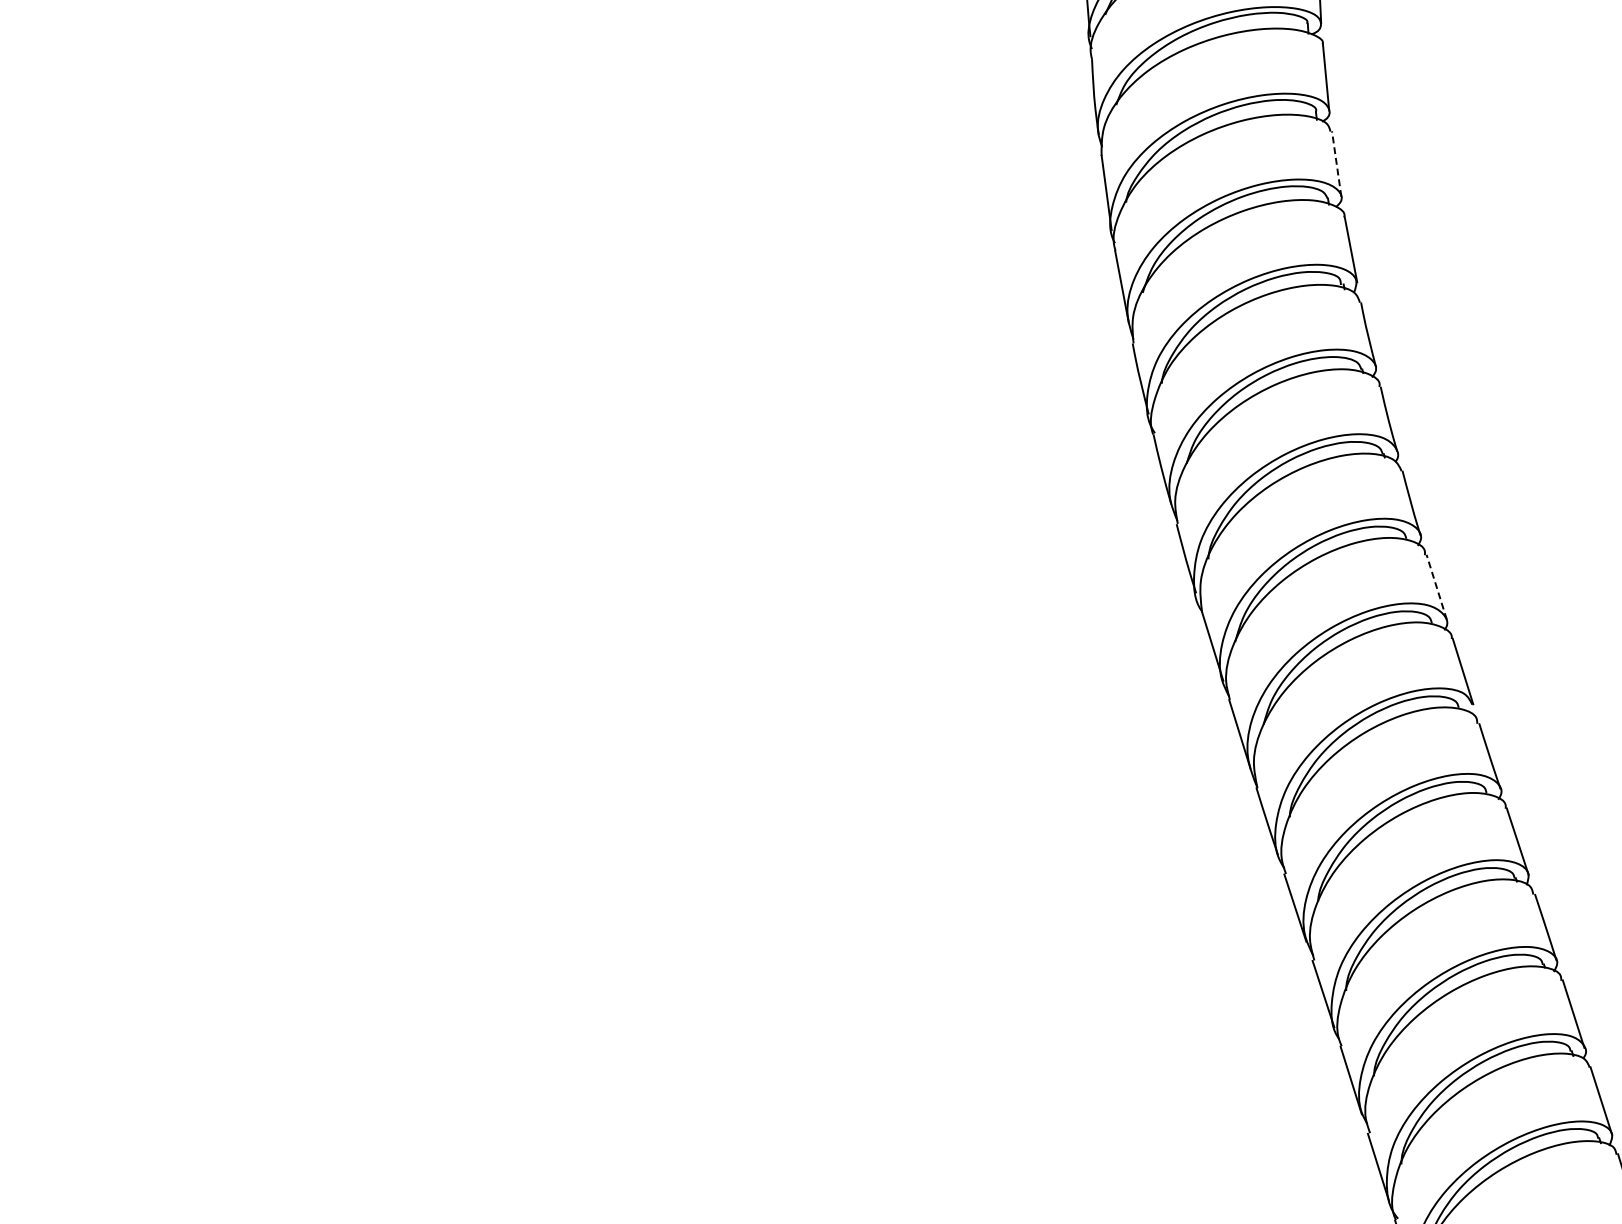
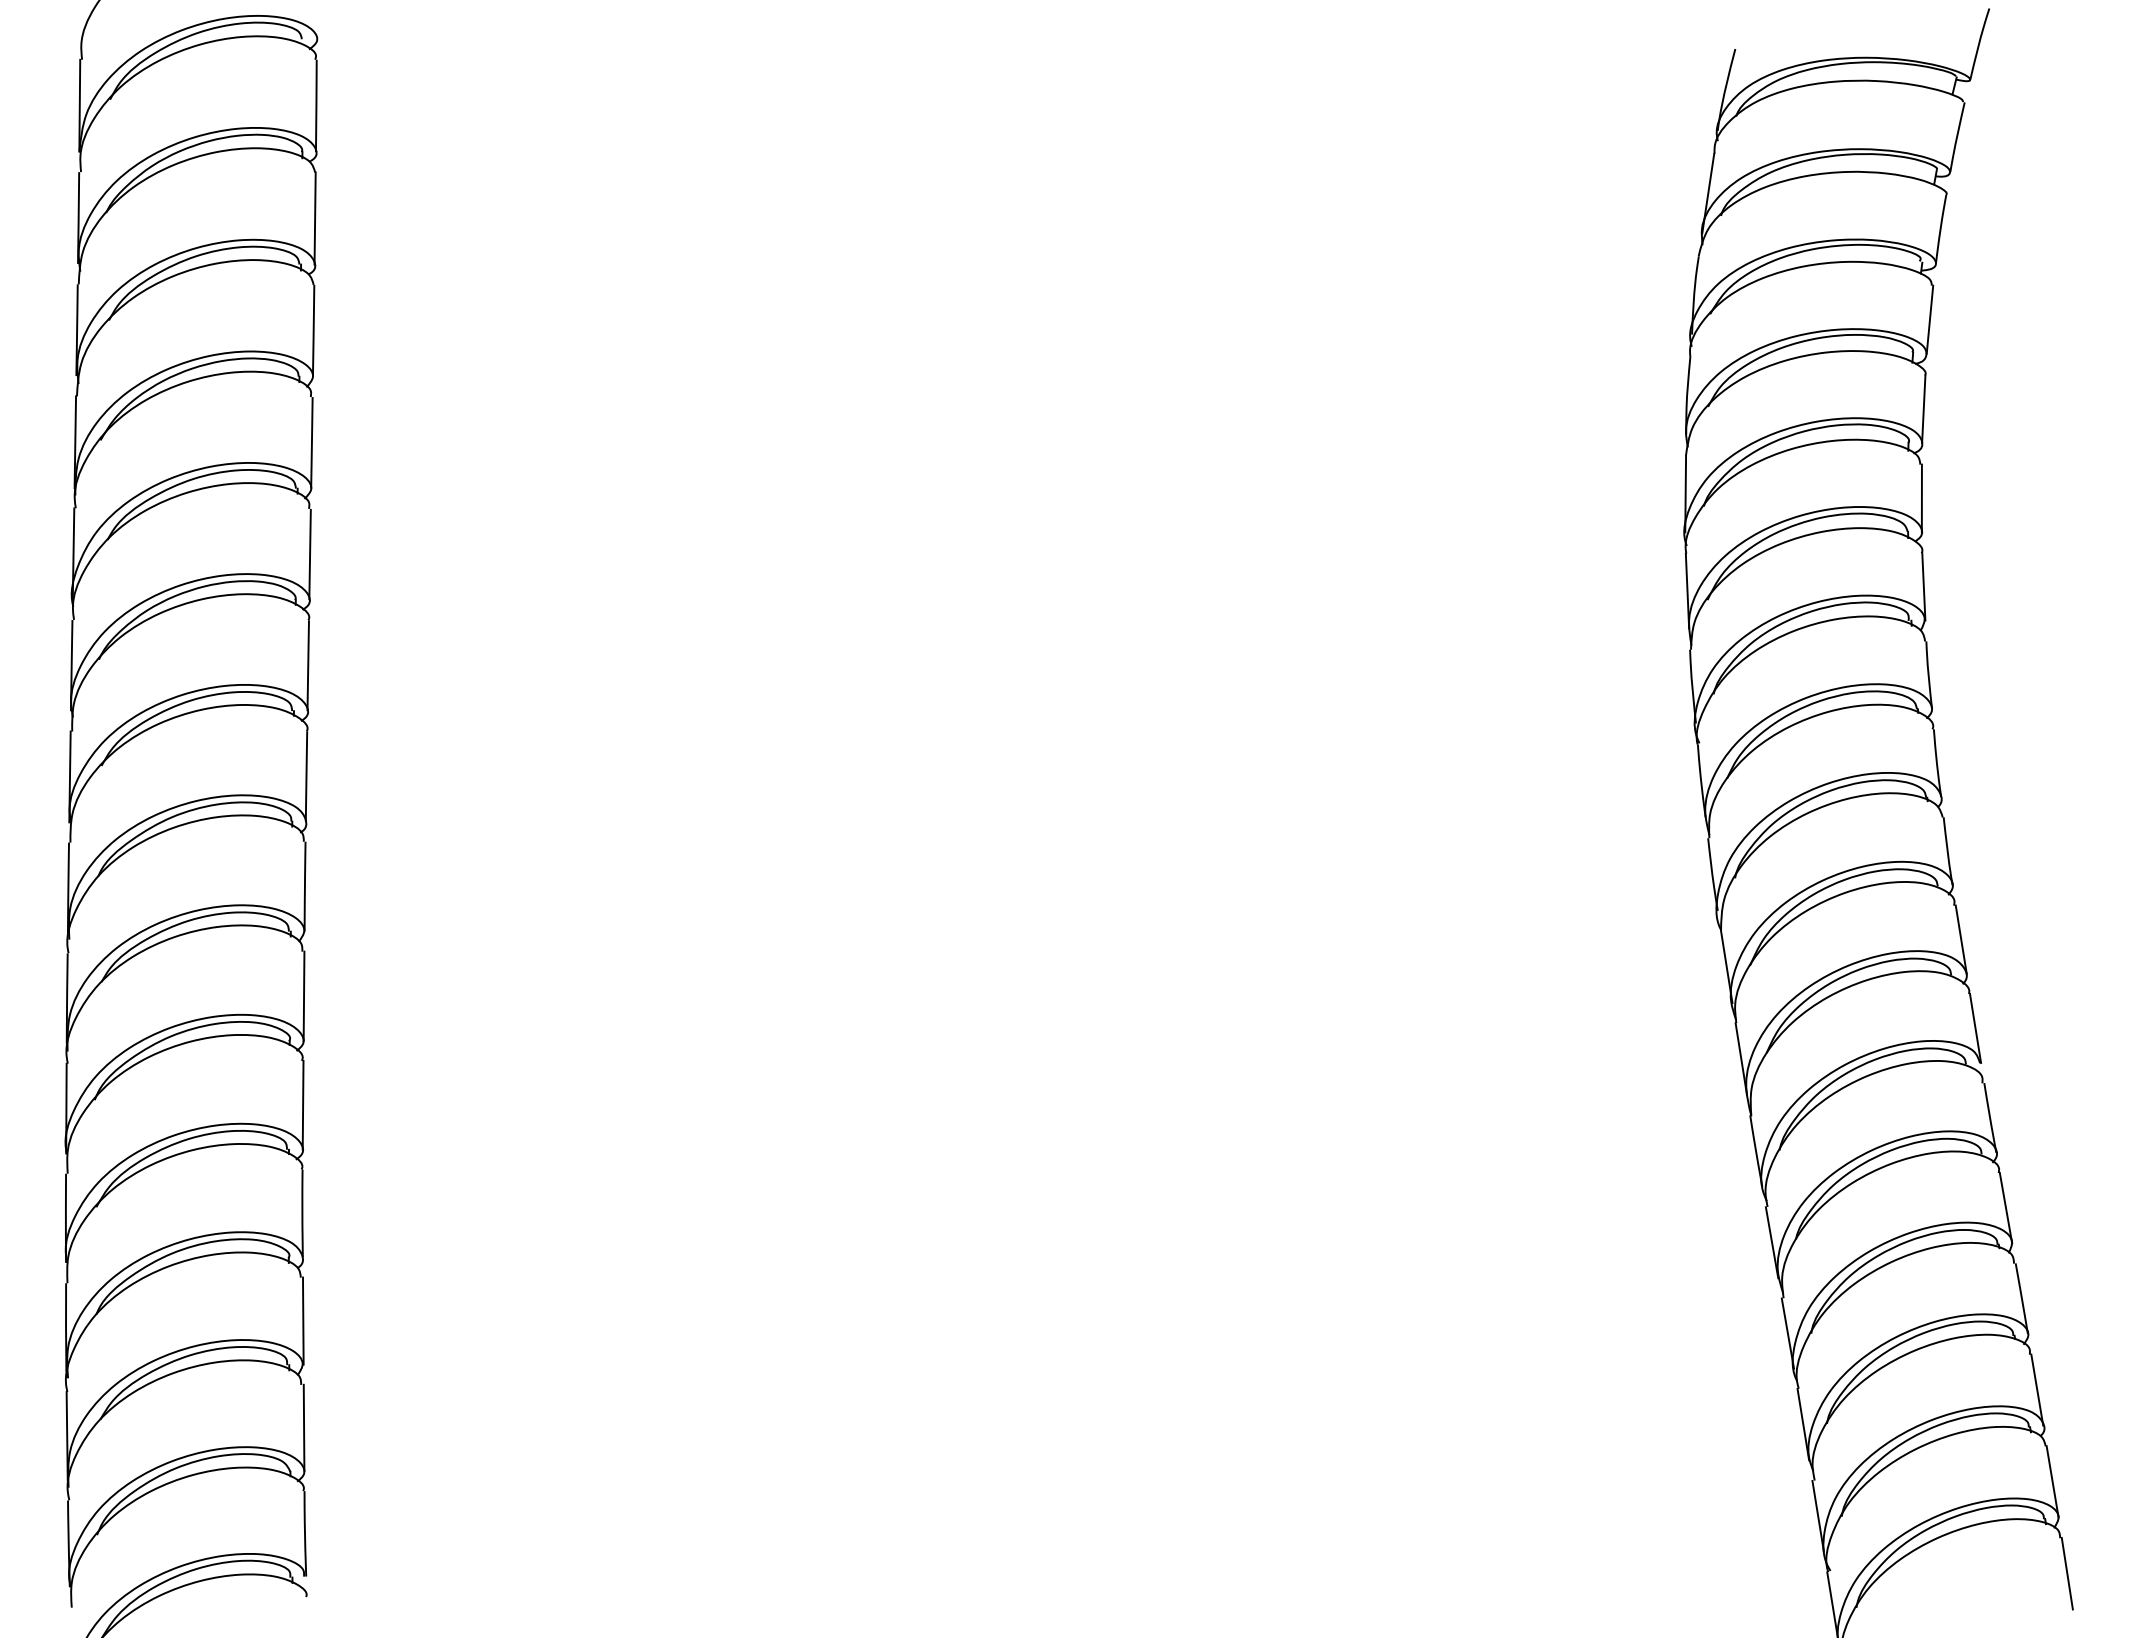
line: (1336, 164) -> (1921, 498), dashed -> solid
line: (1436, 587) -> (1961, 939), dashed -> solid

